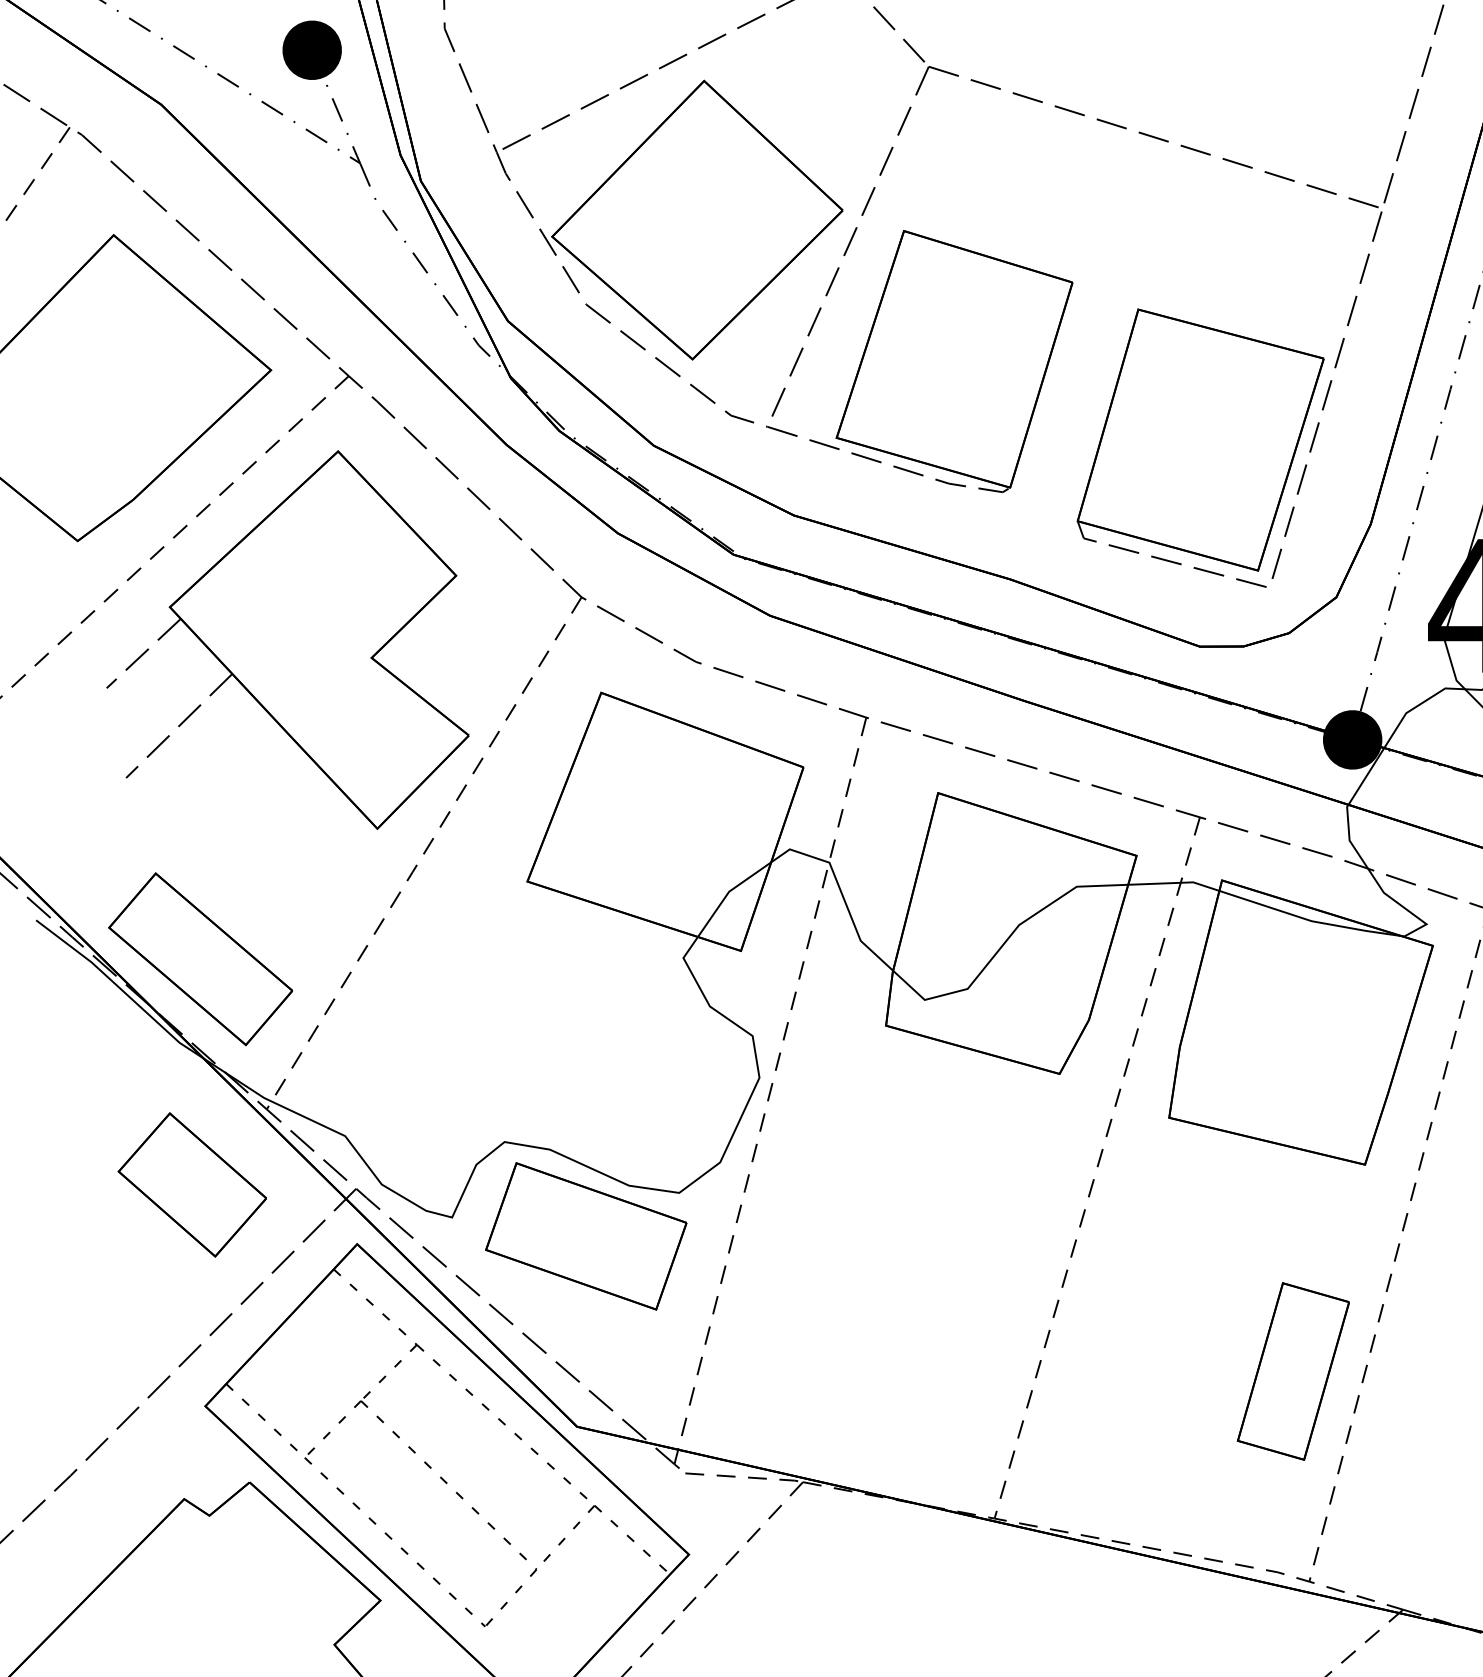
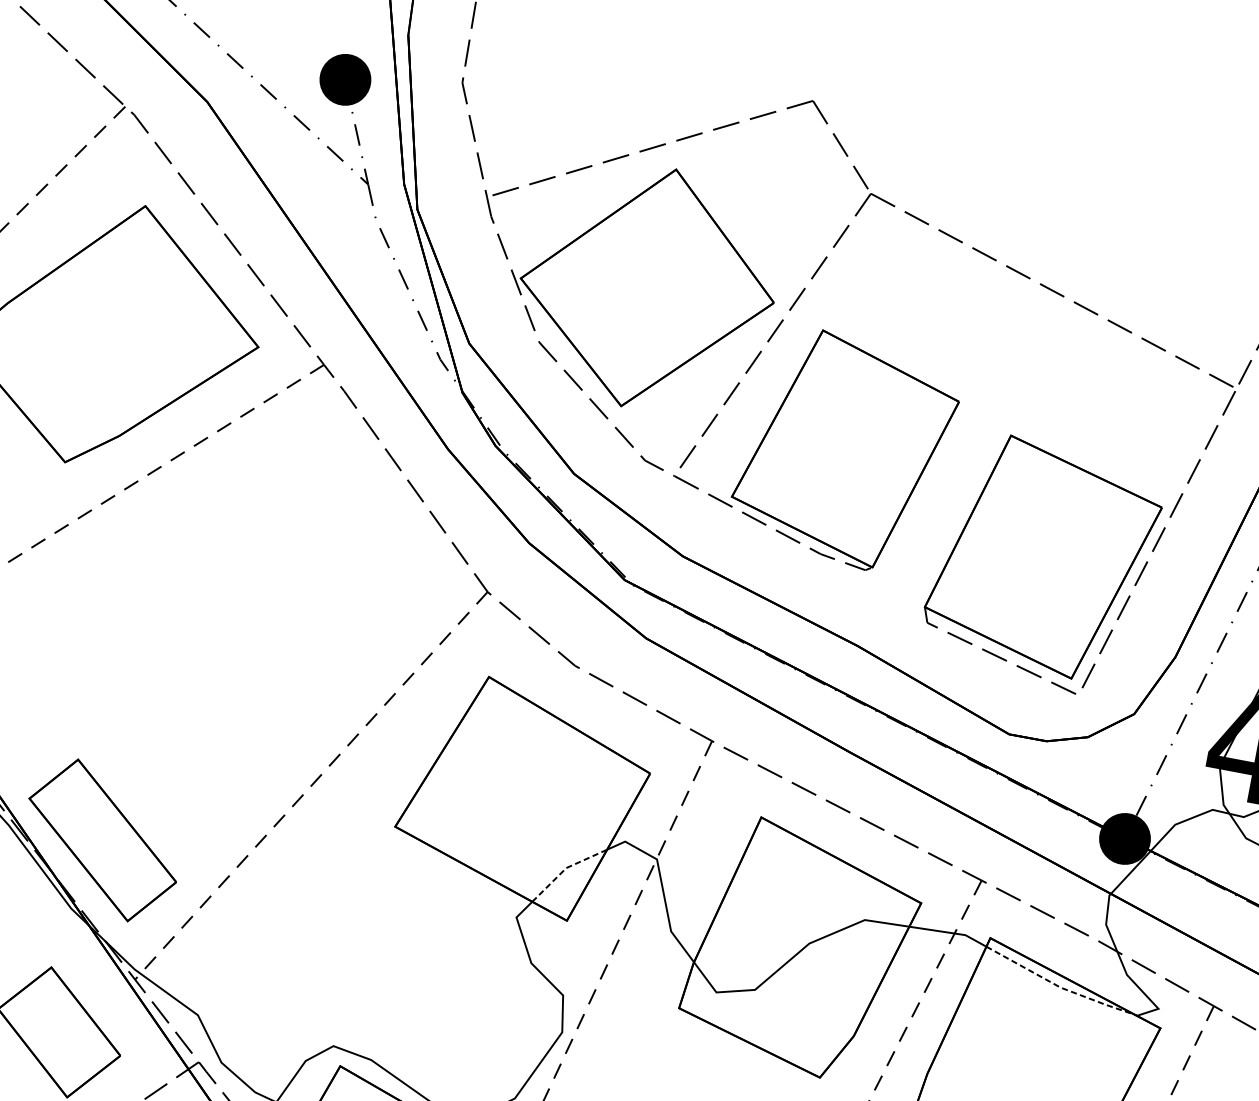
part: (287, 639) -> (228, 580), removed
line: (728, 892) -> (565, 868), solid -> dashed
line: (1309, 920) -> (1058, 986), solid -> dashed

